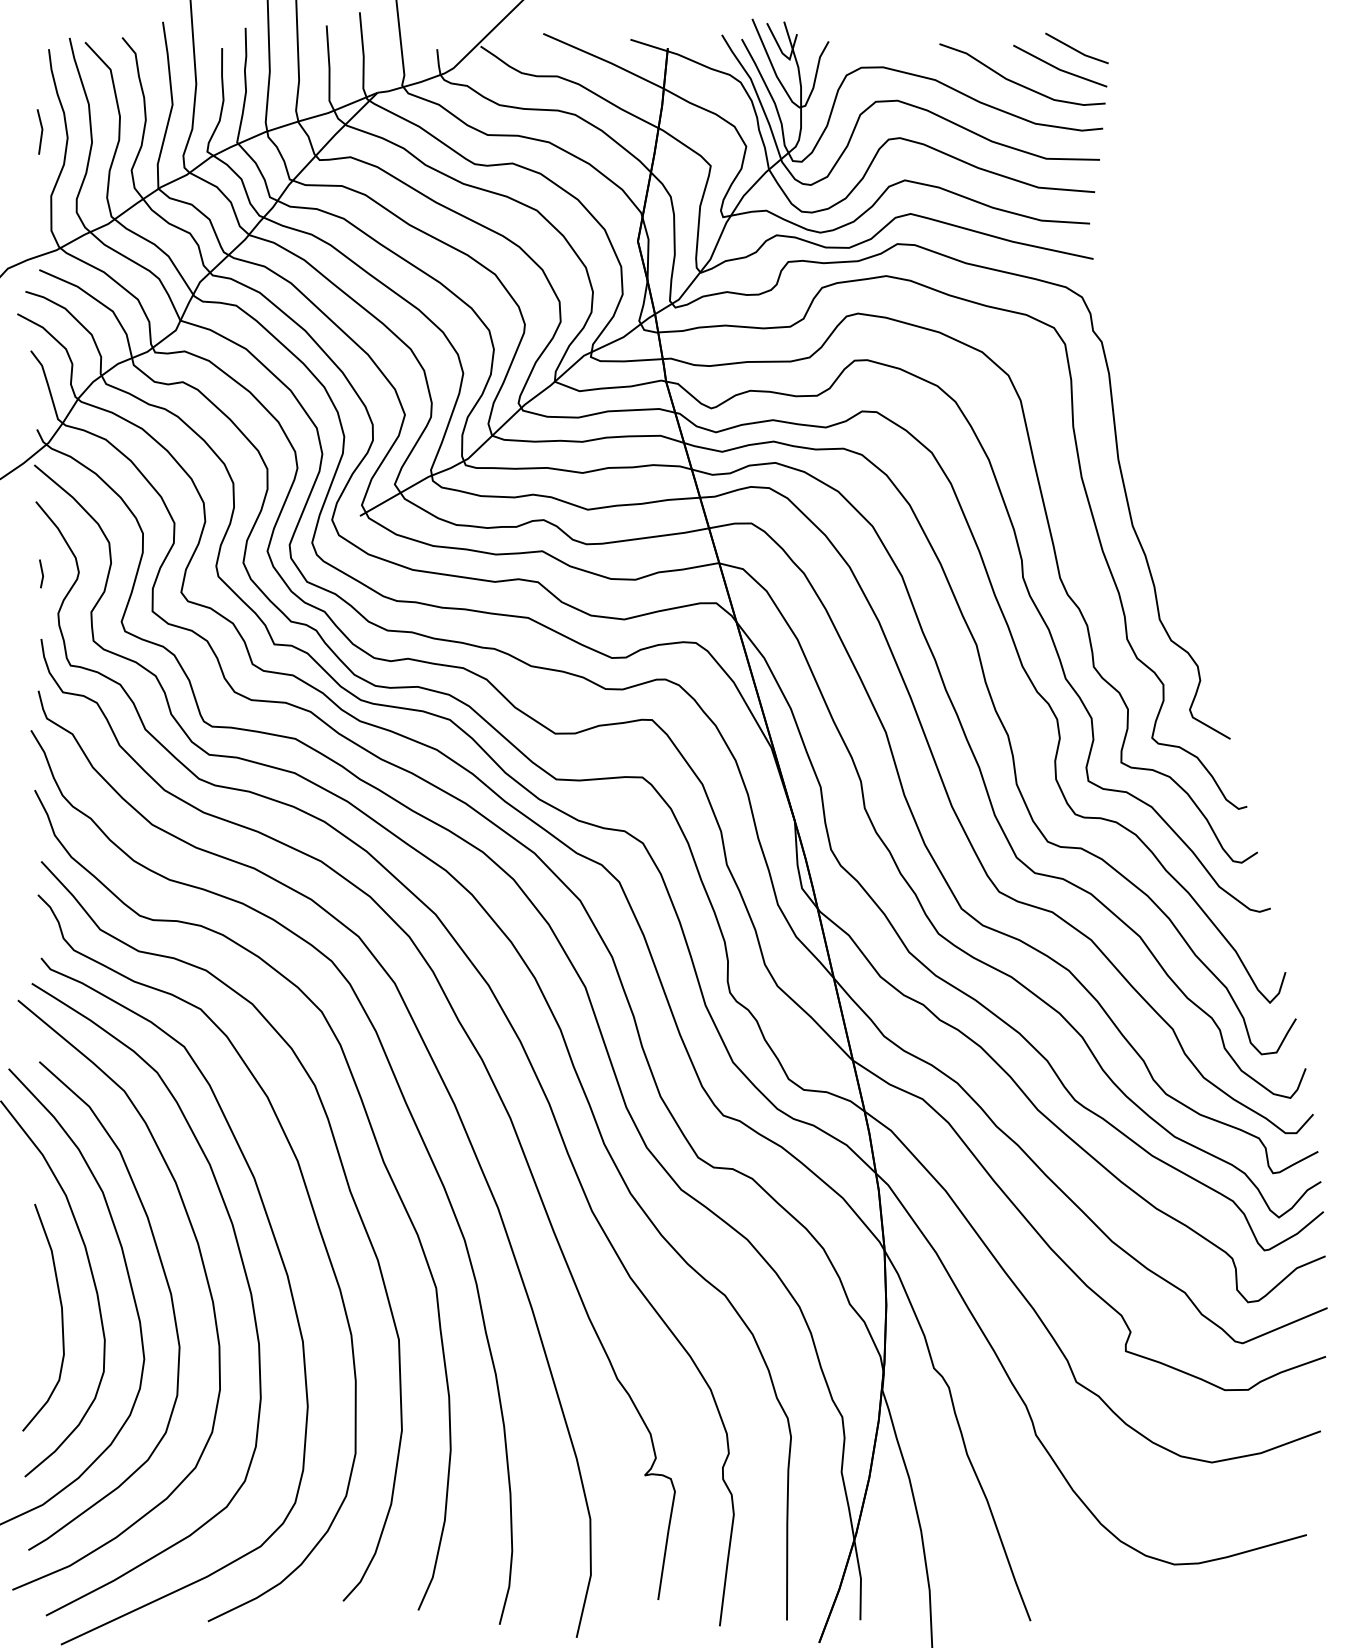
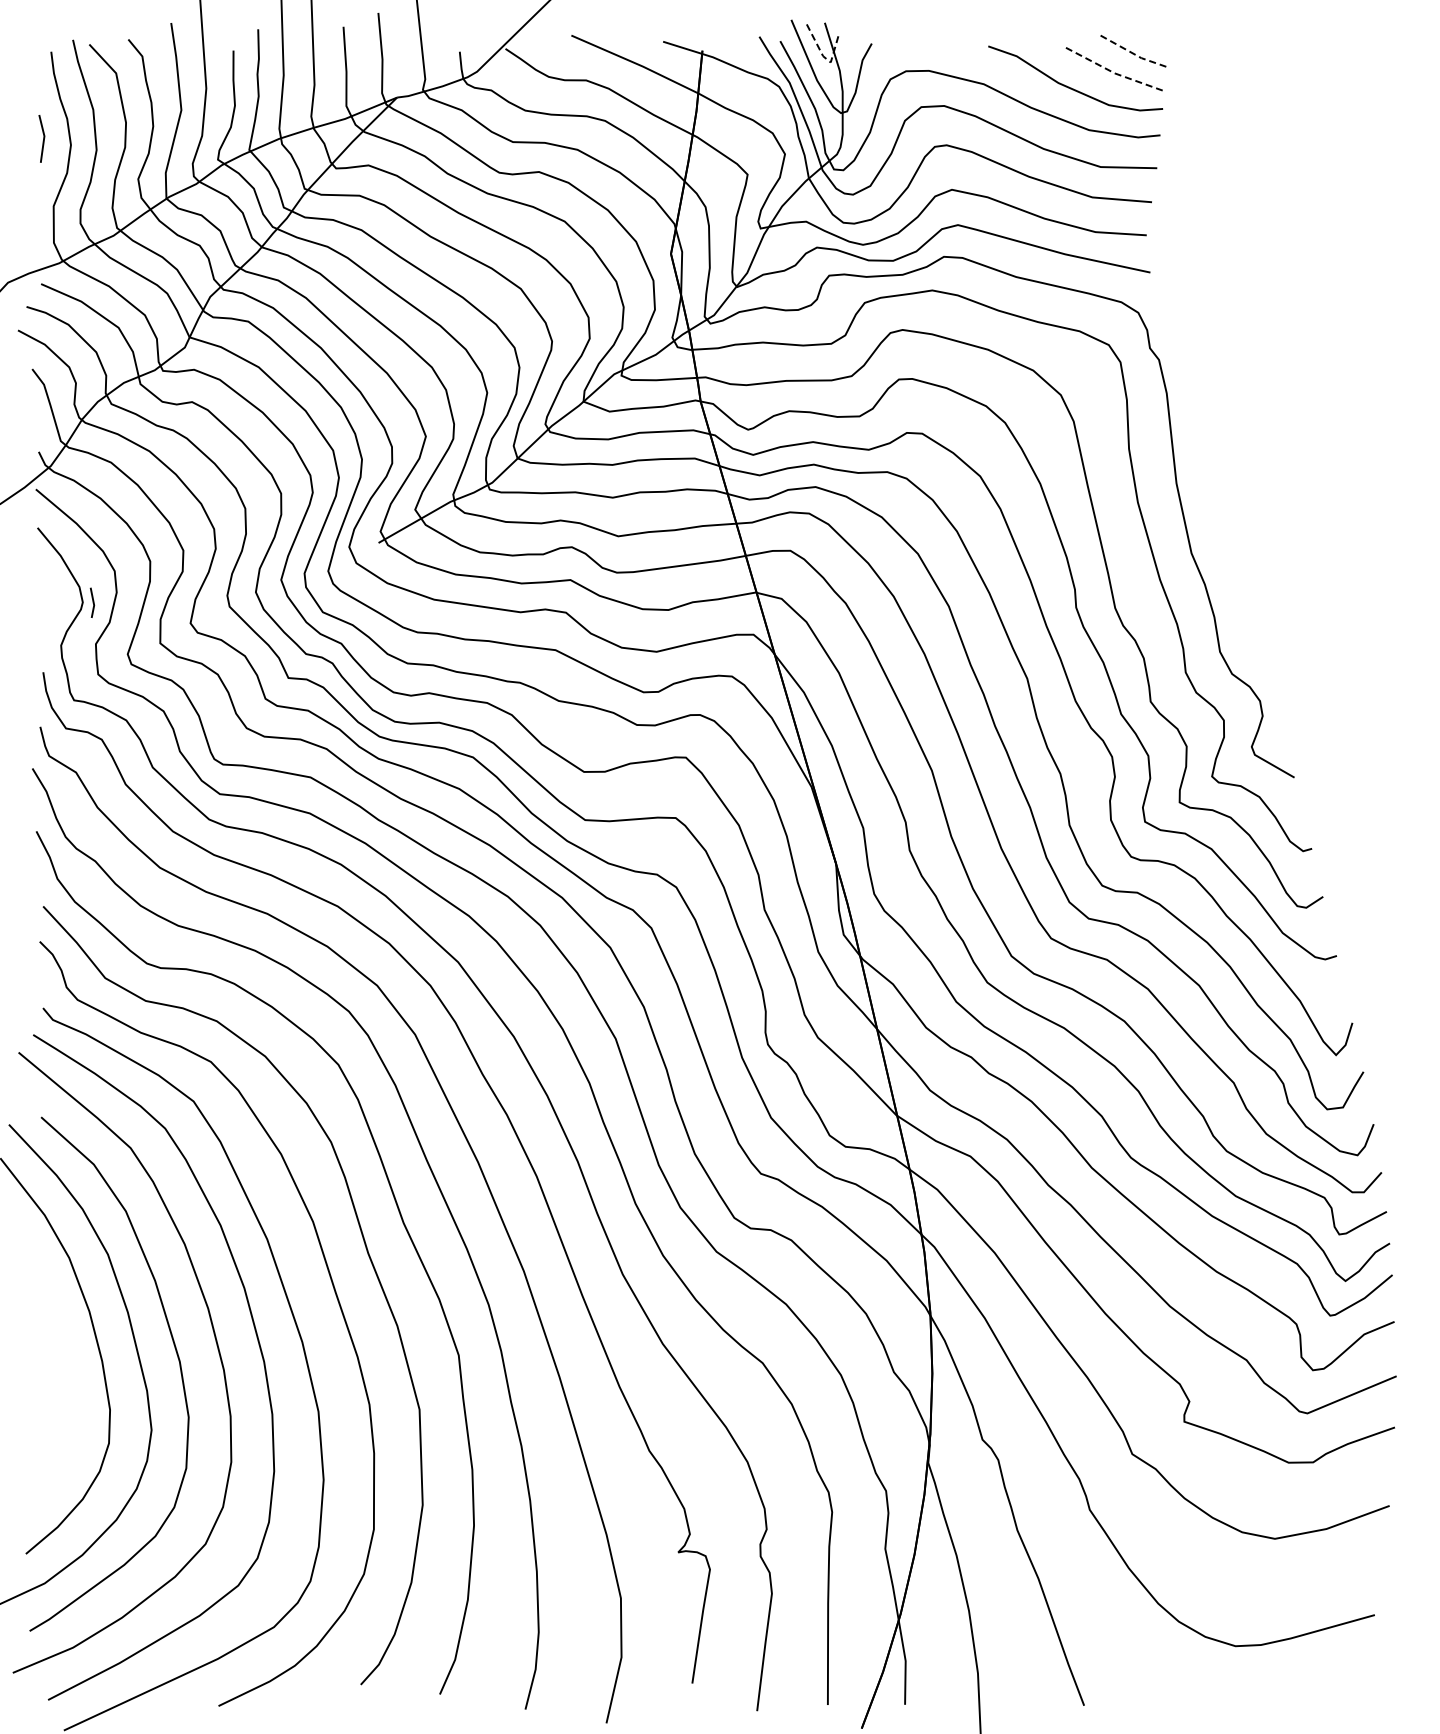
line: (1076, 50) -> (1132, 53), solid -> dashed
line: (782, 53) -> (823, 56), solid -> dashed
line: (1059, 68) -> (1114, 72), solid -> dashed
line: (41, 573) -> (92, 602), moved
curve: (61, 1317) -> (64, 1386), removed

